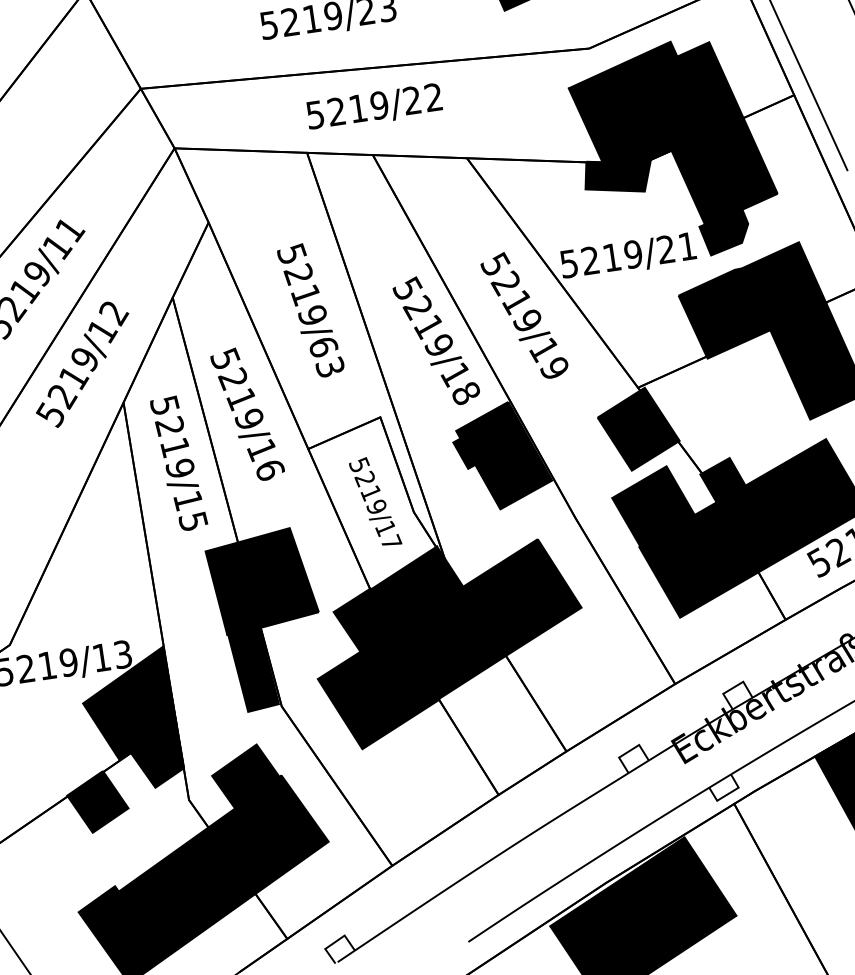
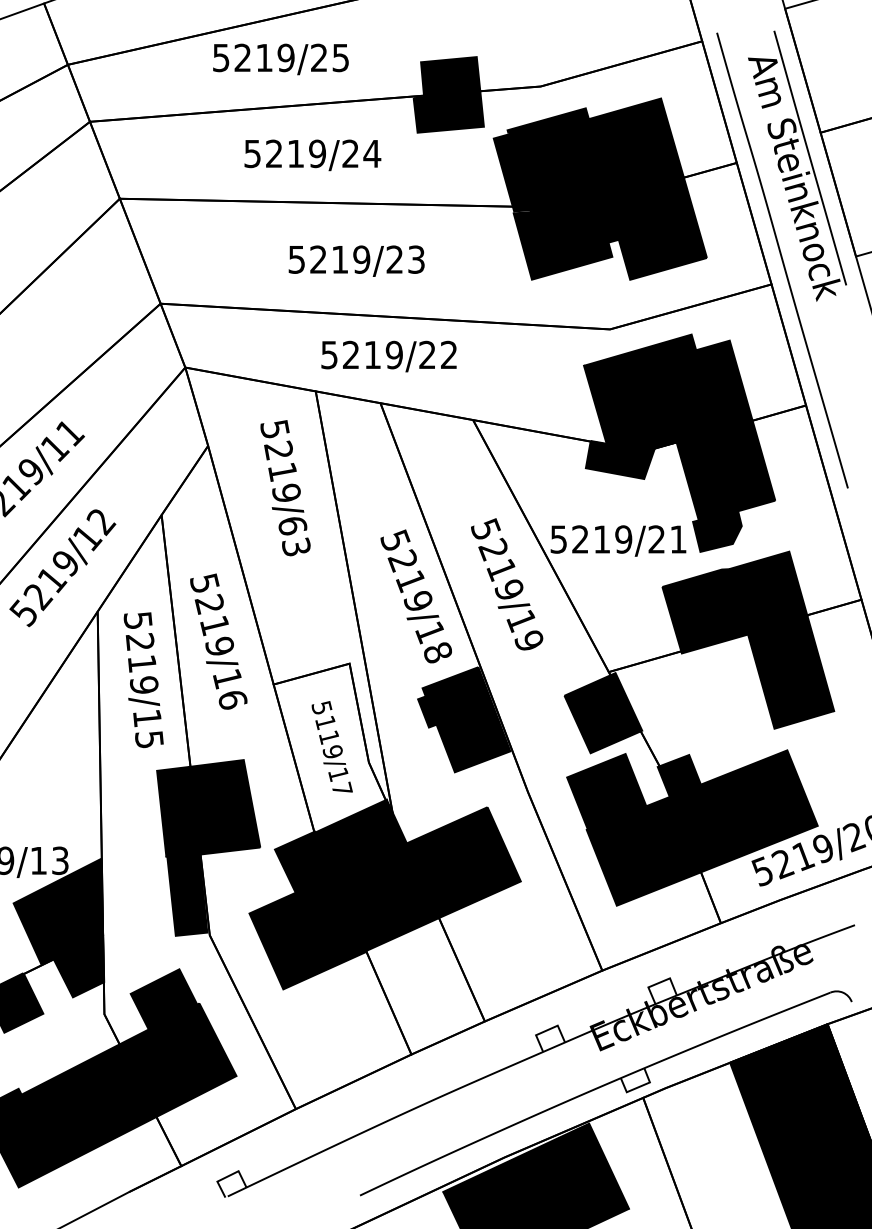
text: (311, 311) -> (285, 488), moved
text: (365, 479) -> (325, 722), 5219/17 -> 5119/17

